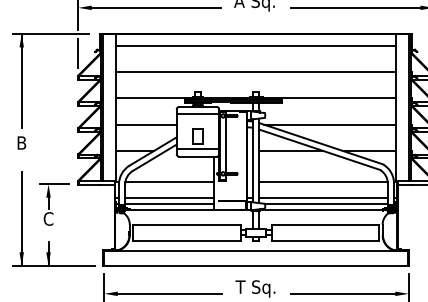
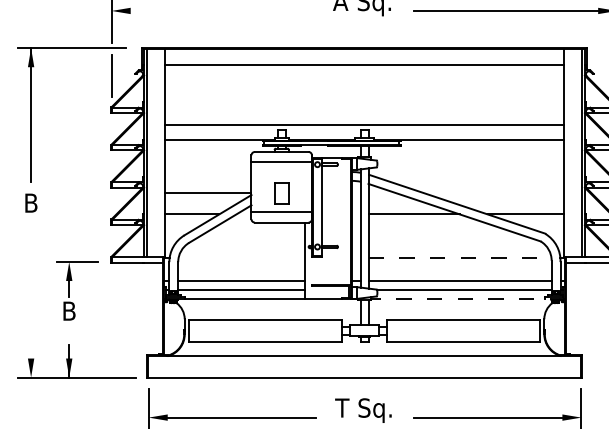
line: (156, 7) -> (222, 10), removed
line: (256, 72) -> (364, 125), moved
line: (146, 124) -> (208, 192), moved
line: (330, 124) -> (470, 176), removed
line: (169, 181) -> (241, 257), removed
line: (323, 181) -> (460, 257), solid -> dashed
line: (328, 210) -> (467, 299), solid -> dashed
line: (21, 218) -> (30, 310), removed
text: (48, 218) -> (69, 310), C -> B

